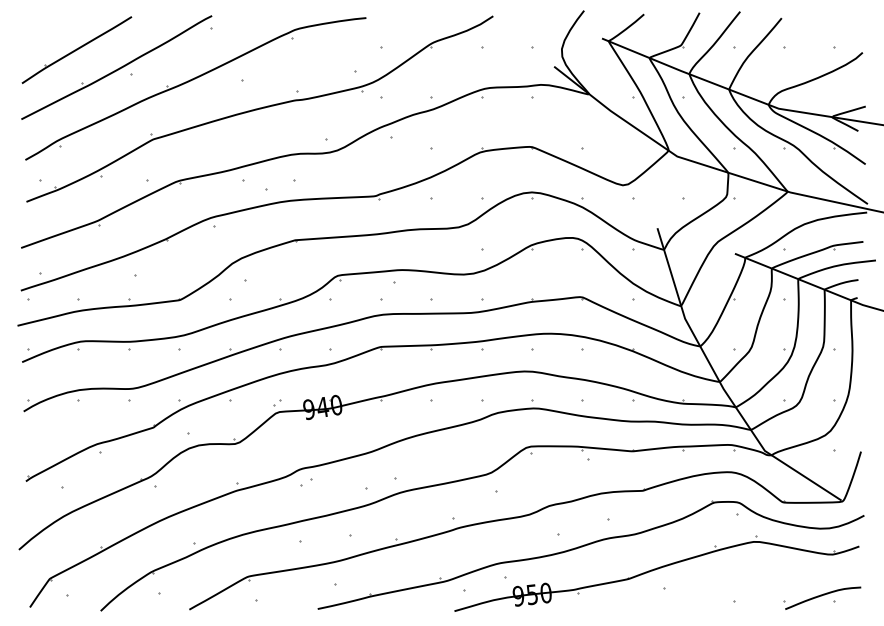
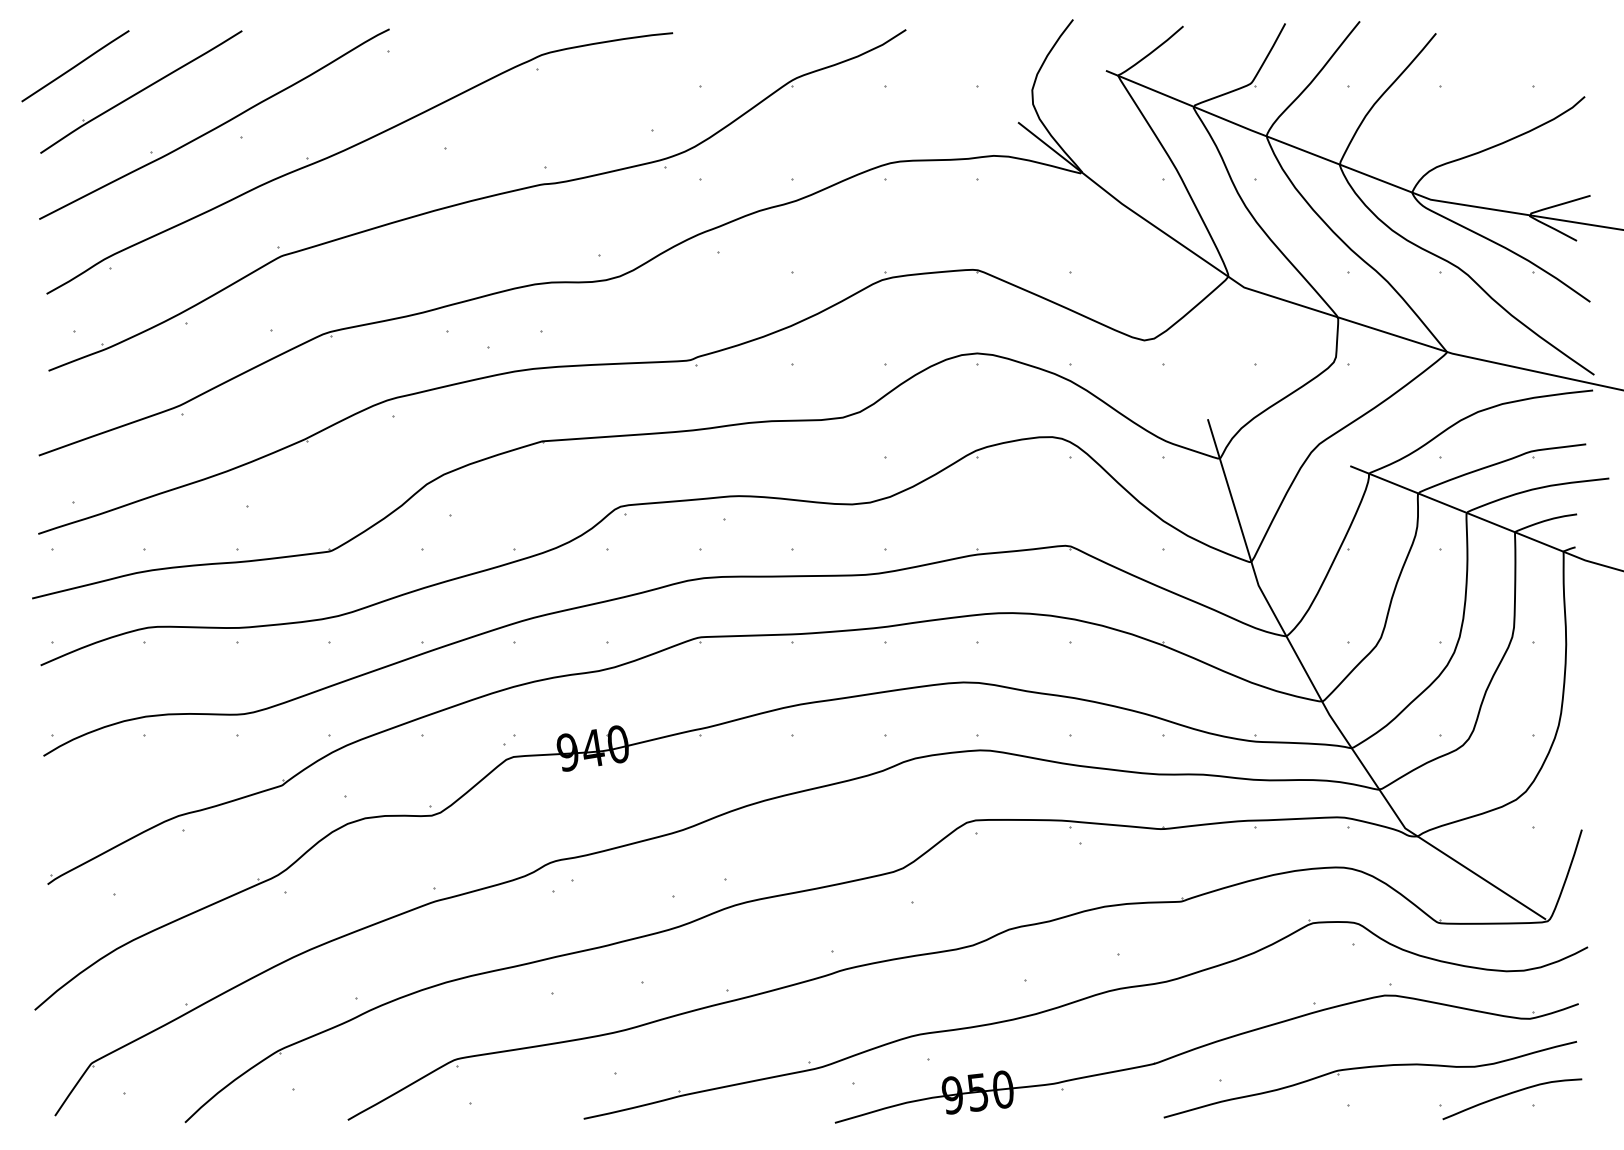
line: (40, 35) -> (74, 65), added
part: (745, 587) -> (1369, 1079), added

